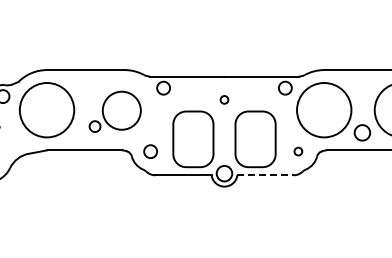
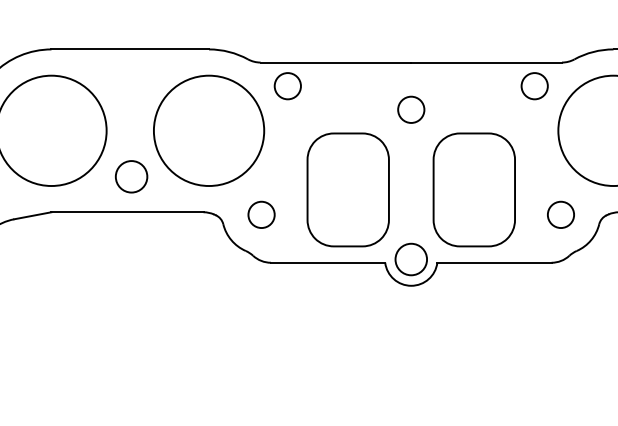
circle: (224, 99) -> (411, 109), size x1.67
part: (114, 111) -> (188, 133), size x1.43
circle: (298, 151) -> (561, 214), size x1.67
line: (266, 175) -> (496, 263), dashed -> solid

